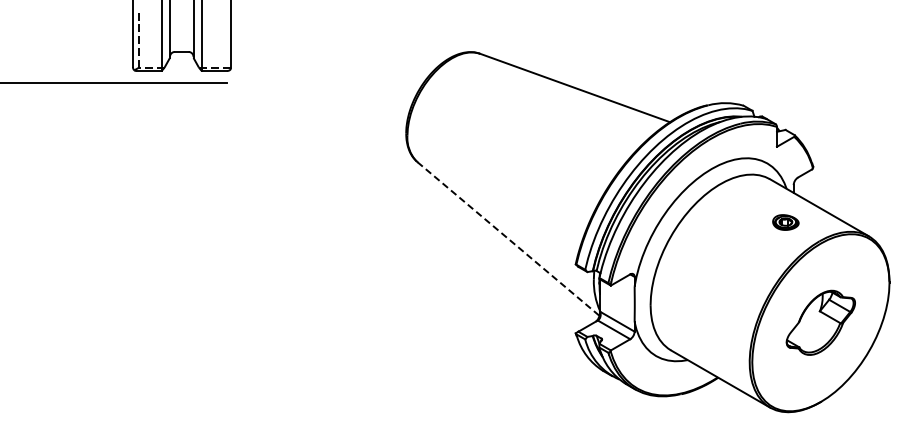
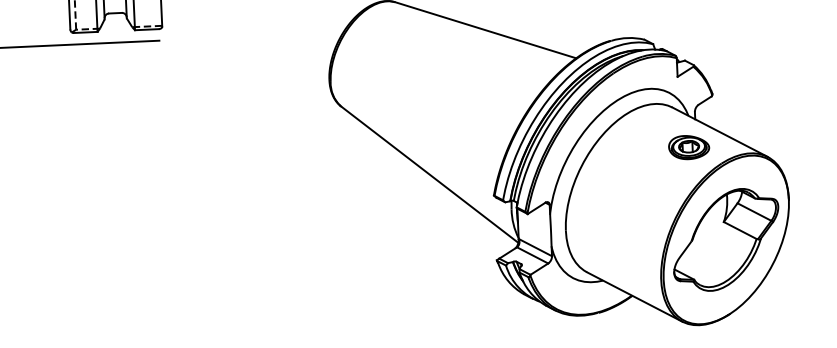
part: (785, 222) -> (688, 147), size x1.67
line: (508, 239) -> (429, 175), dashed -> solid
part: (820, 322) -> (725, 239), size x1.67

